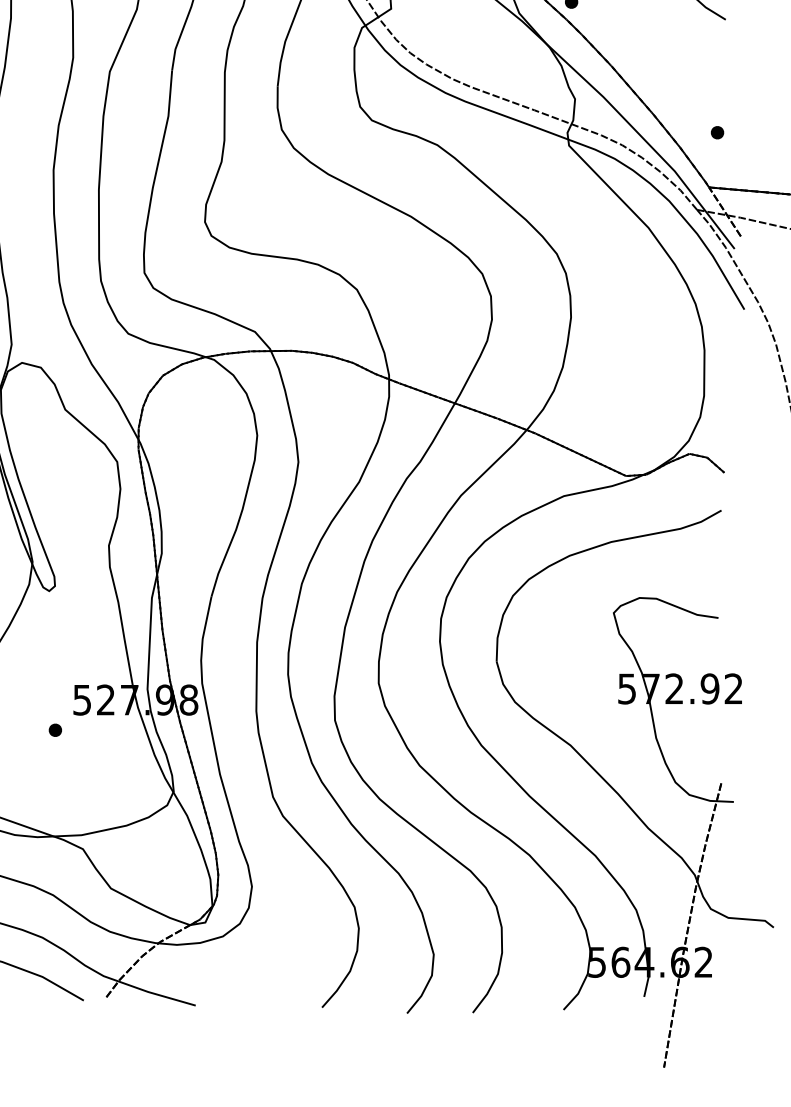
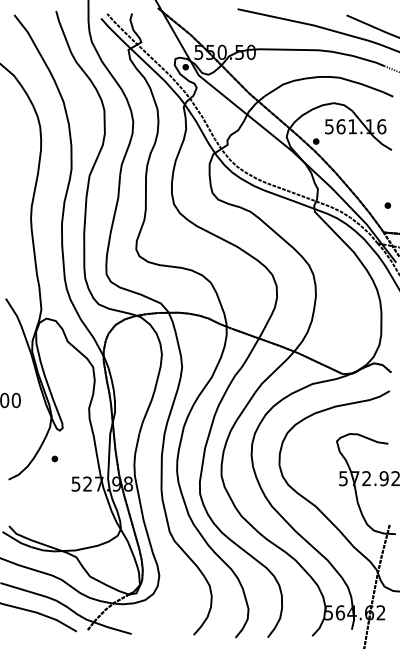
part: (54, 729) -> (54, 458), moved

